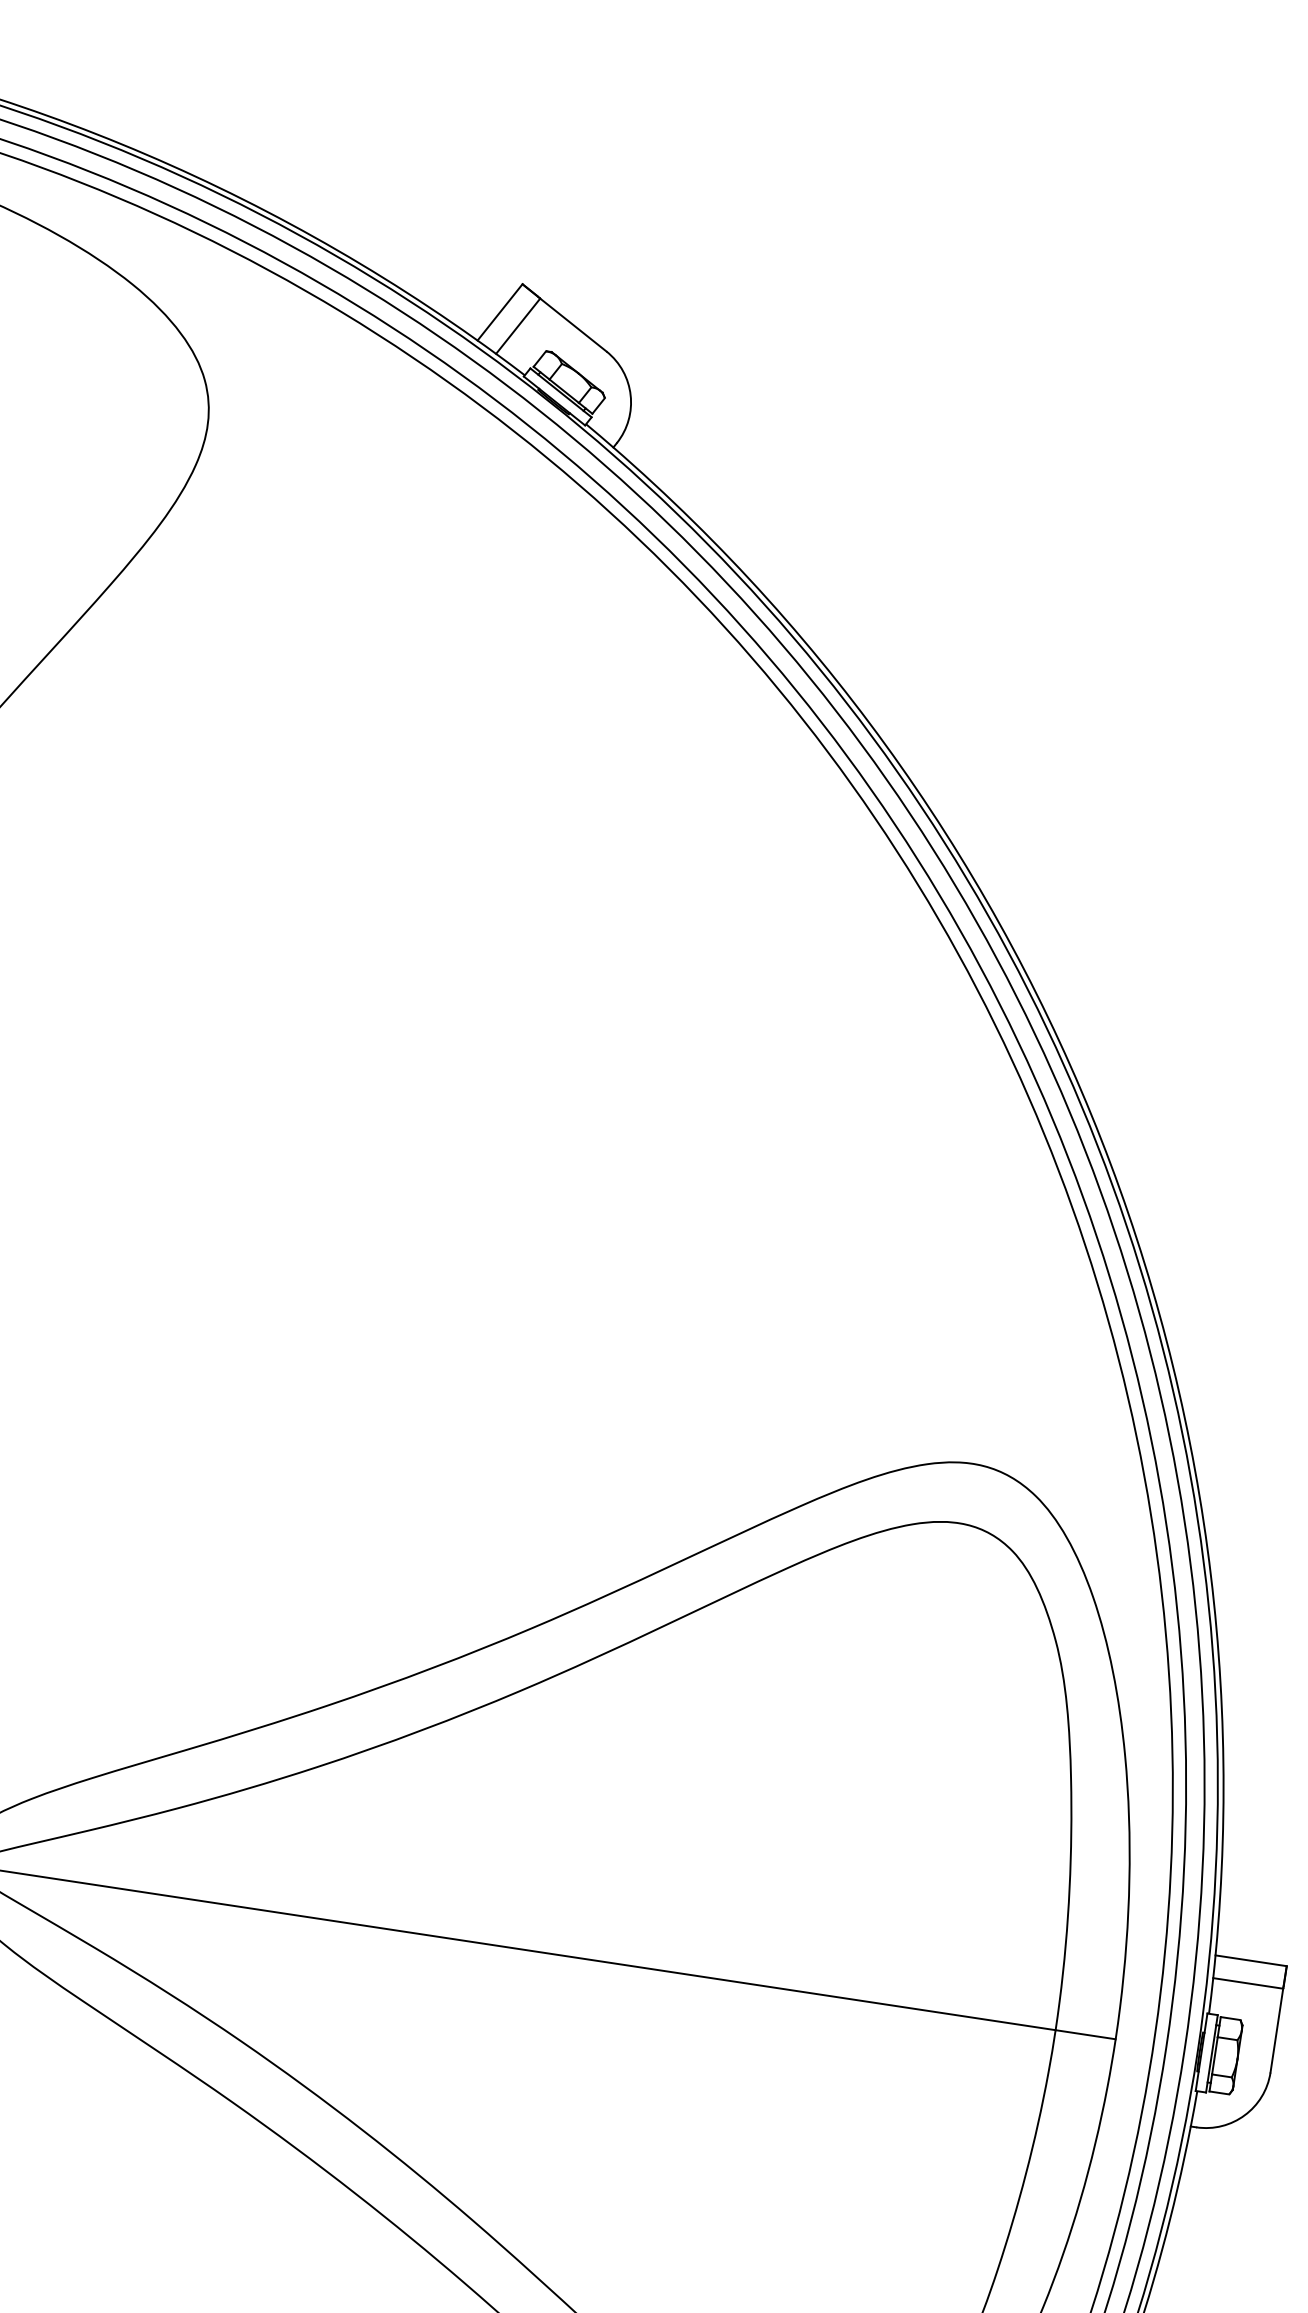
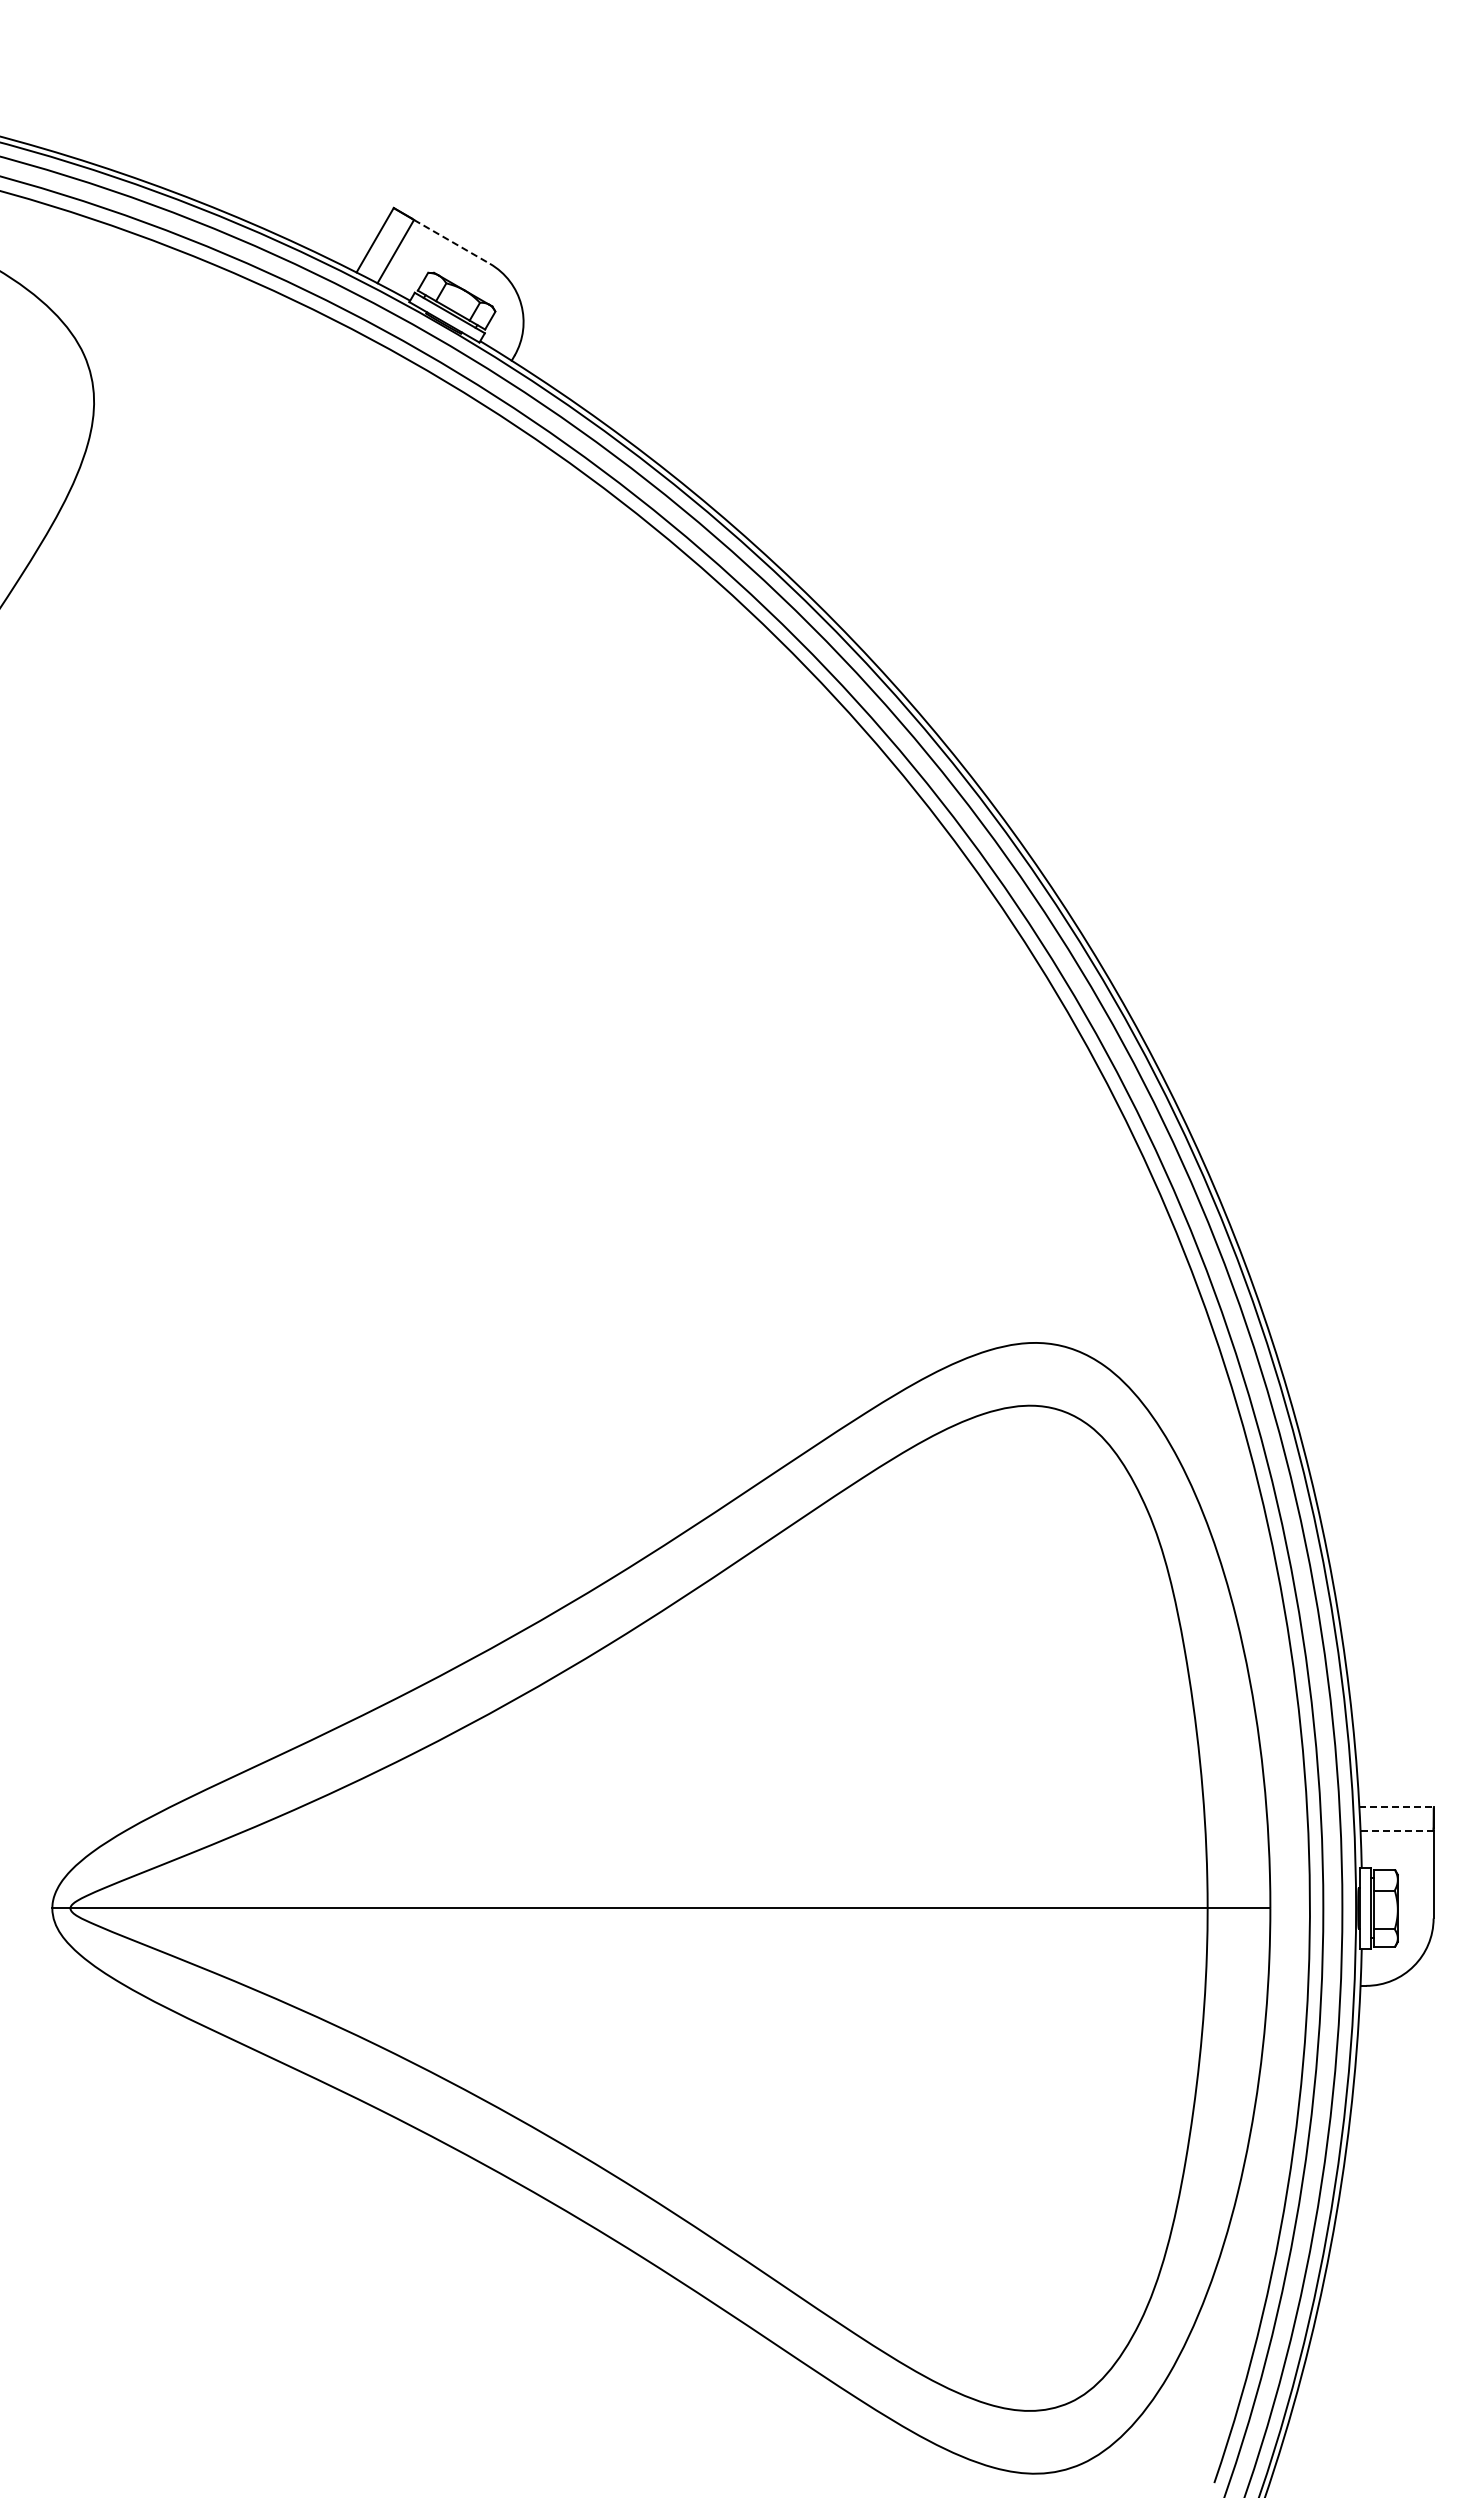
line: (572, 324) -> (451, 241), solid -> dashed
line: (1252, 1961) -> (1397, 1807), solid -> dashed
line: (1248, 1983) -> (1397, 1830), solid -> dashed

